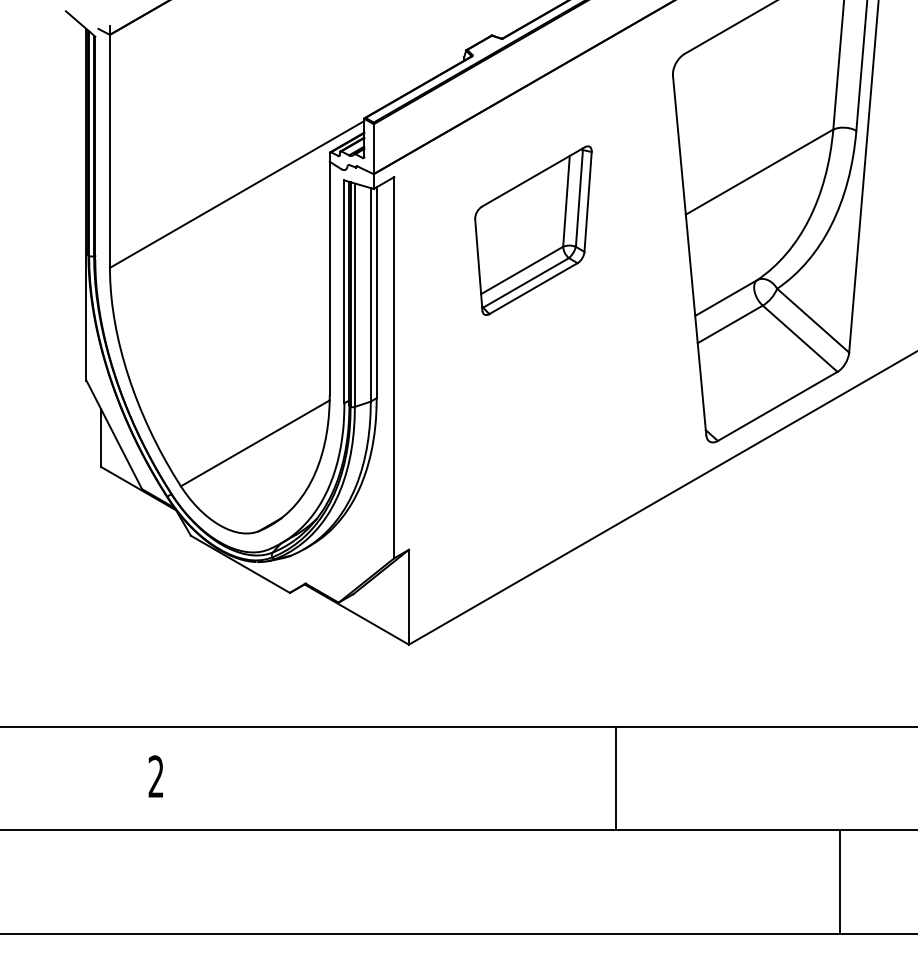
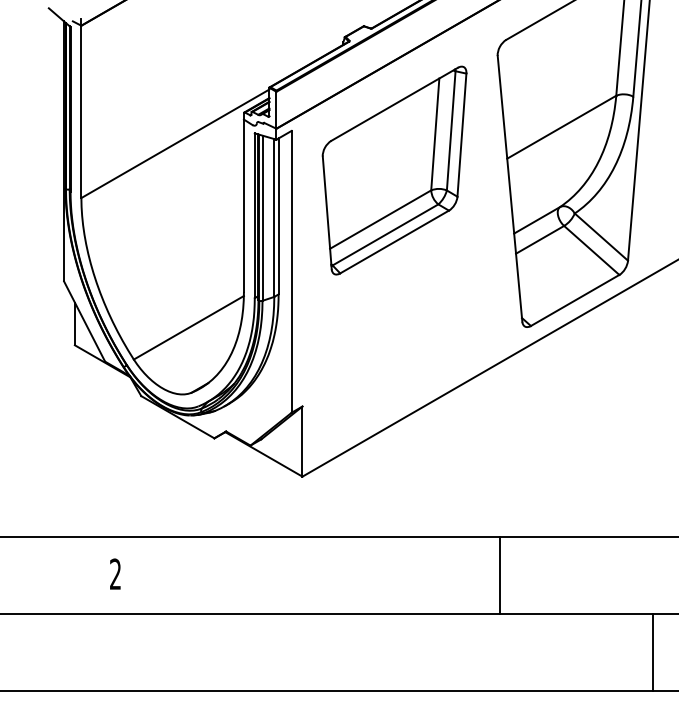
part: (533, 230) -> (394, 170), size x1.67
line: (615, 778) -> (499, 575), moved
line: (840, 882) -> (653, 652), moved

